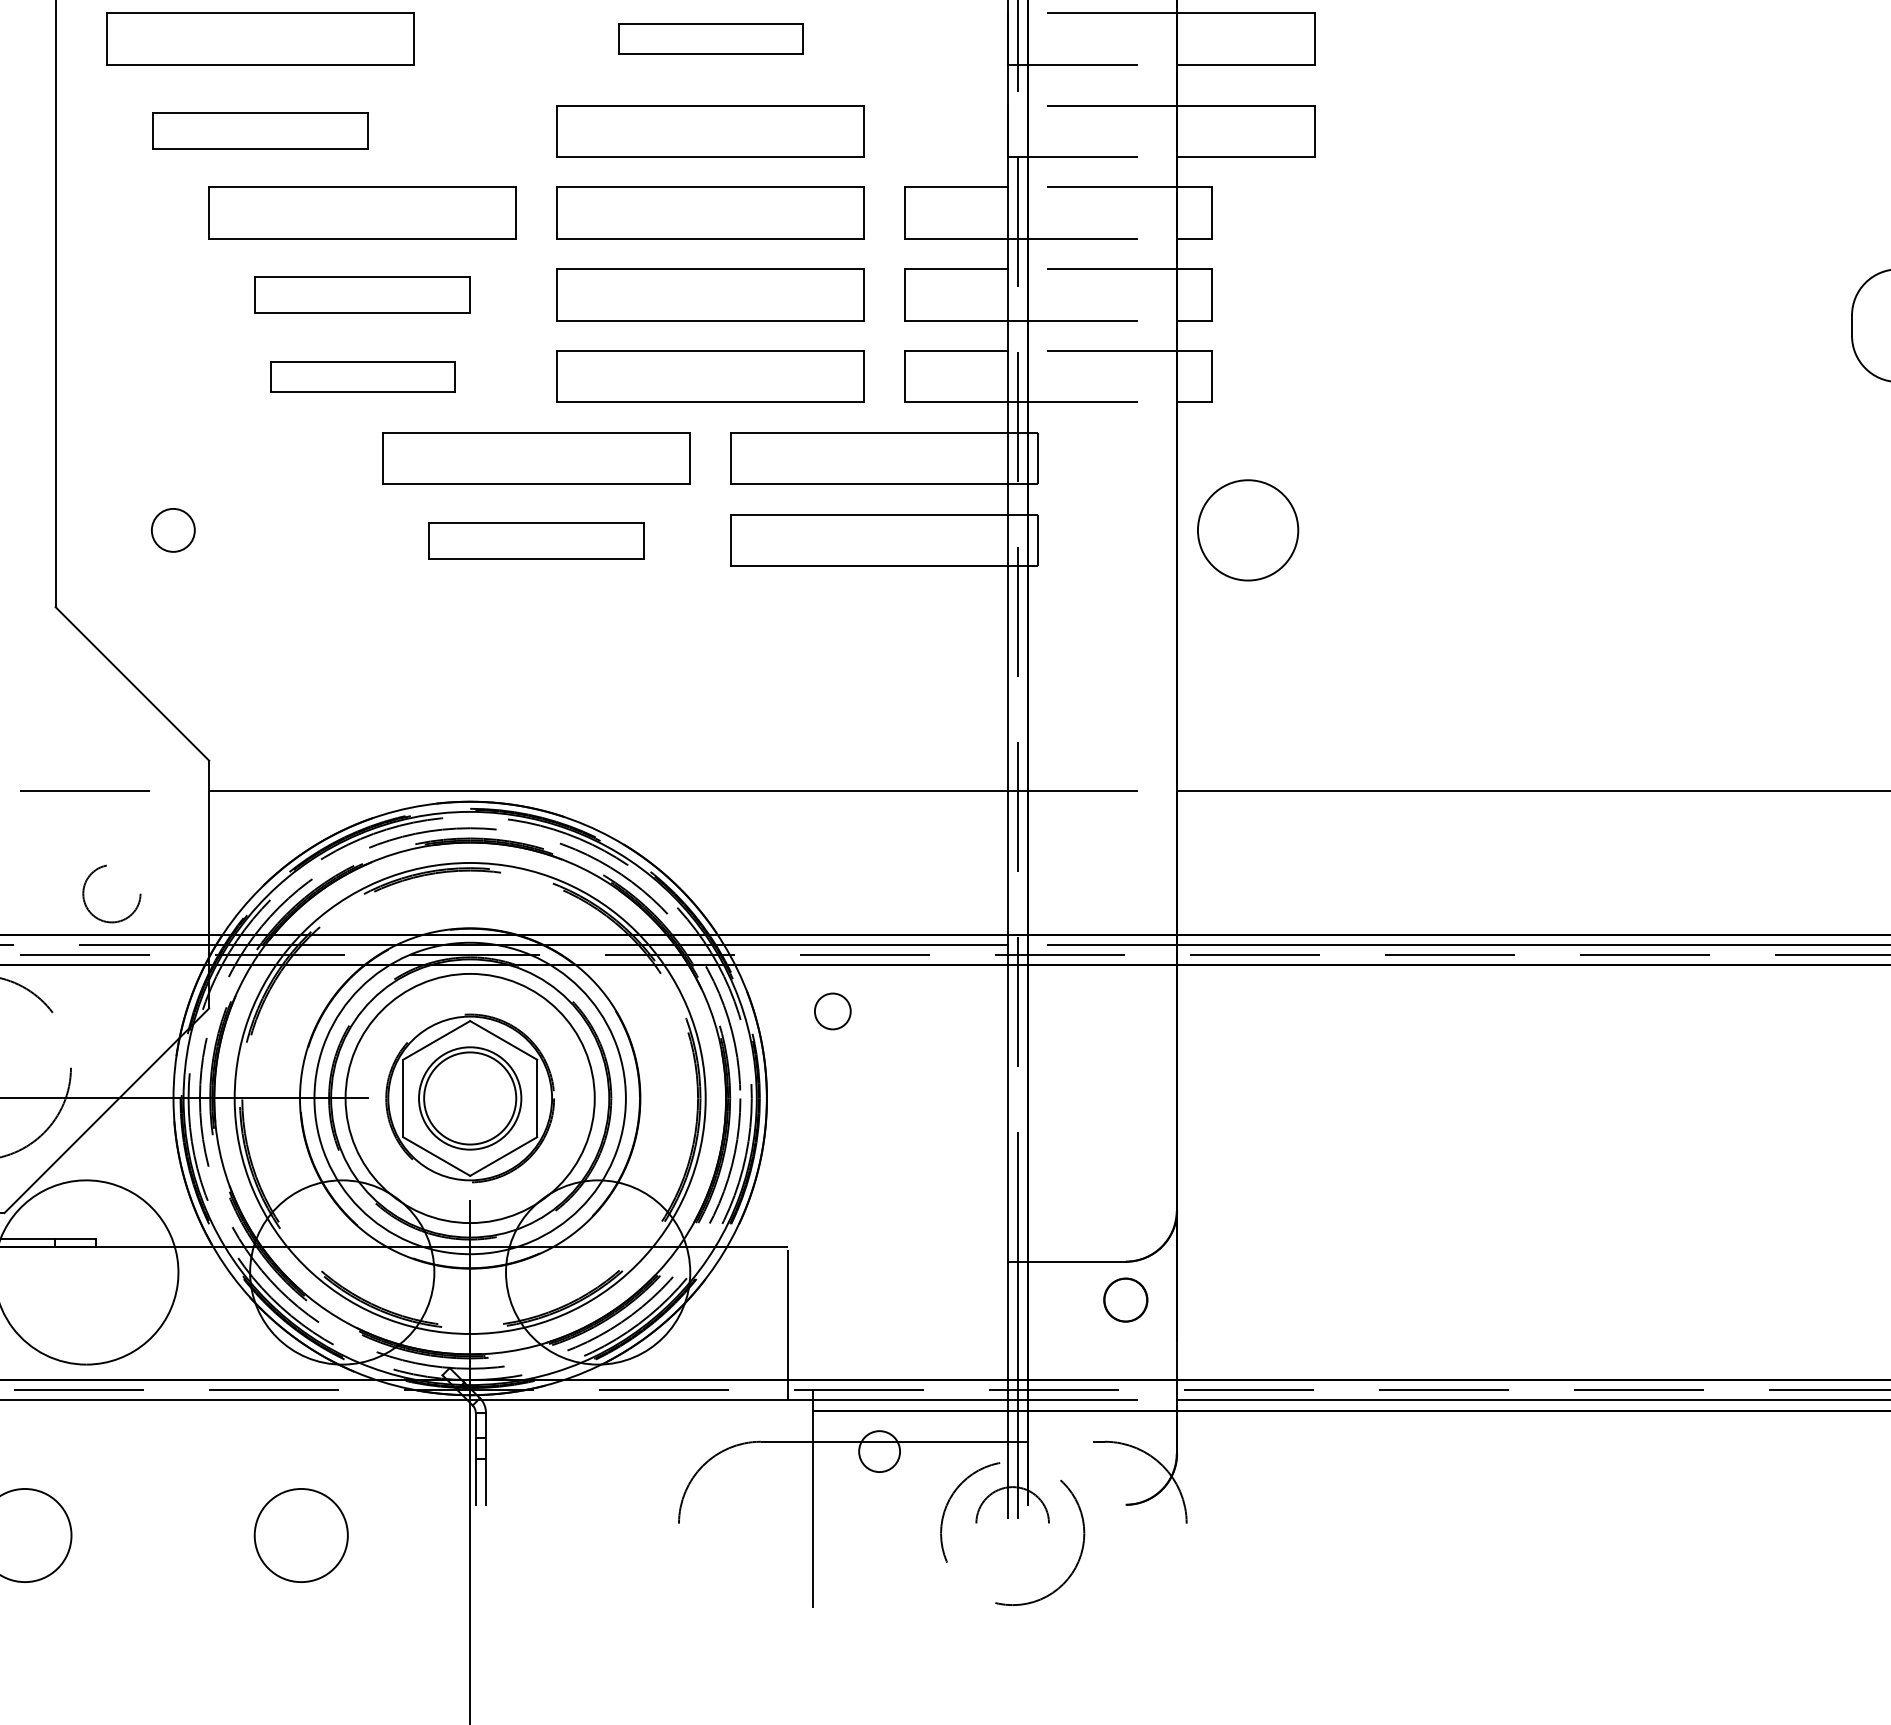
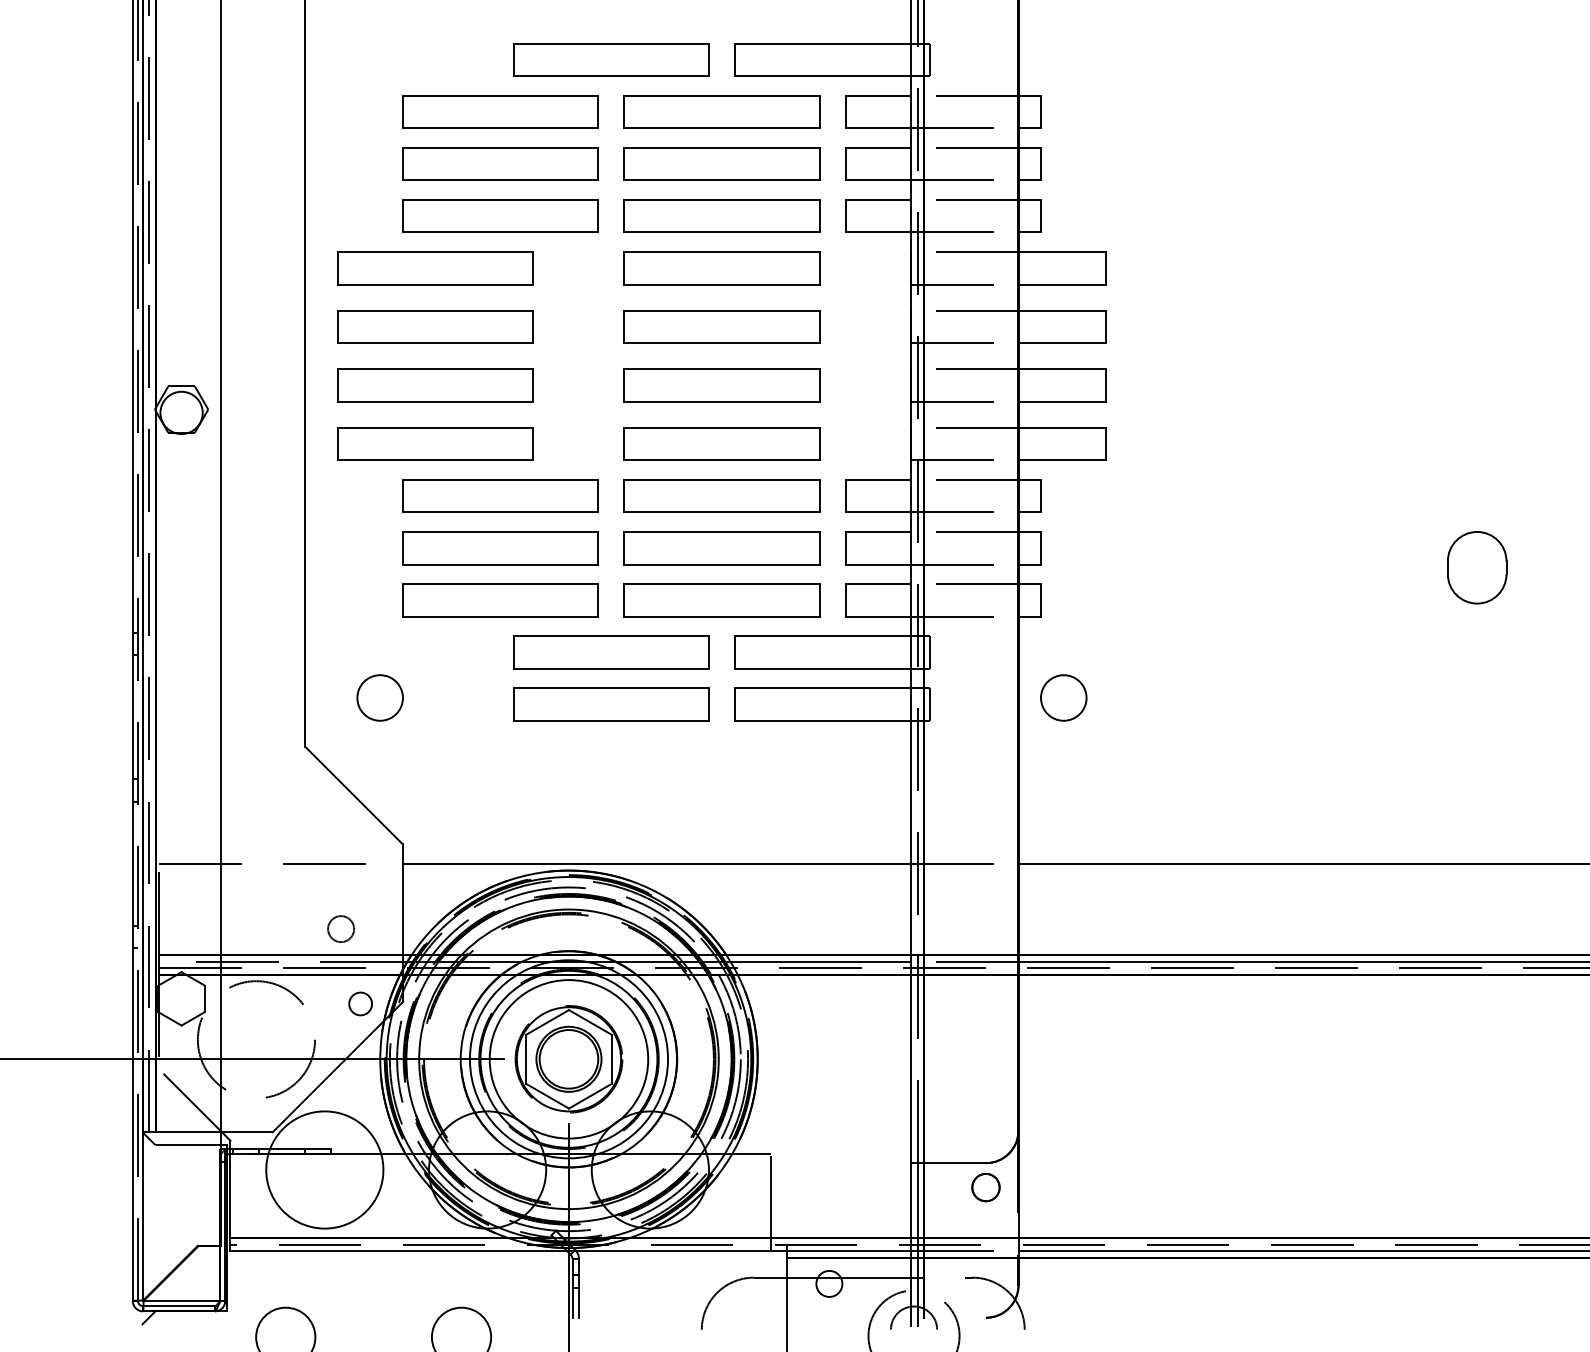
part: (709, 39) -> (721, 385), size x1.67
part: (260, 130) -> (435, 443), size x1.43
part: (362, 295) -> (500, 548), size x1.43
part: (362, 377) -> (500, 600), size x1.67
circle: (172, 529) -> (379, 697), size x1.67
circle: (1247, 529) -> (1063, 697), size x0.71
part: (537, 540) -> (611, 704), size x1.43
circle: (112, 894) -> (341, 929), size x0.71
circle: (832, 1010) -> (360, 1003), moved

